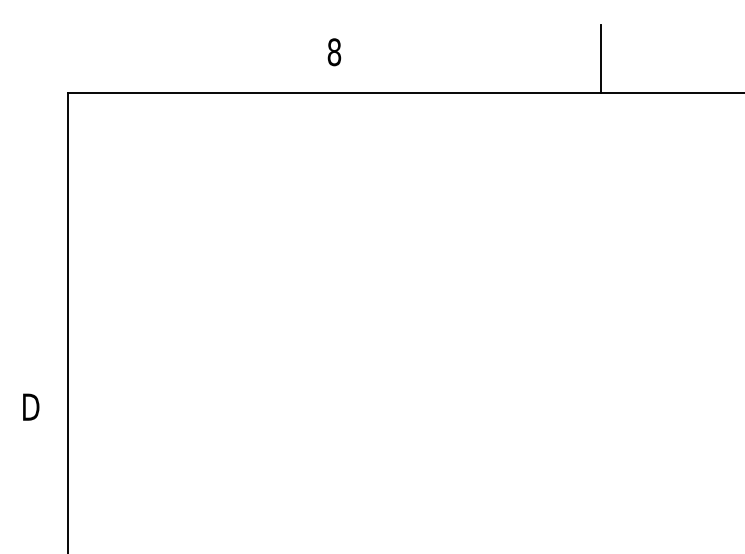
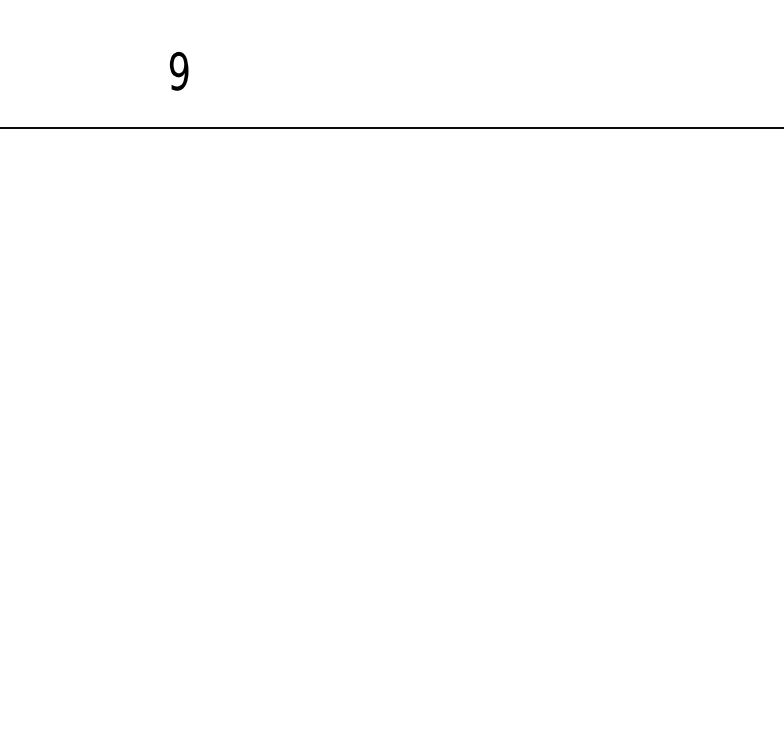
text: (334, 52) -> (179, 71), 8 -> 9
line: (600, 58) -> (548, 79), removed

